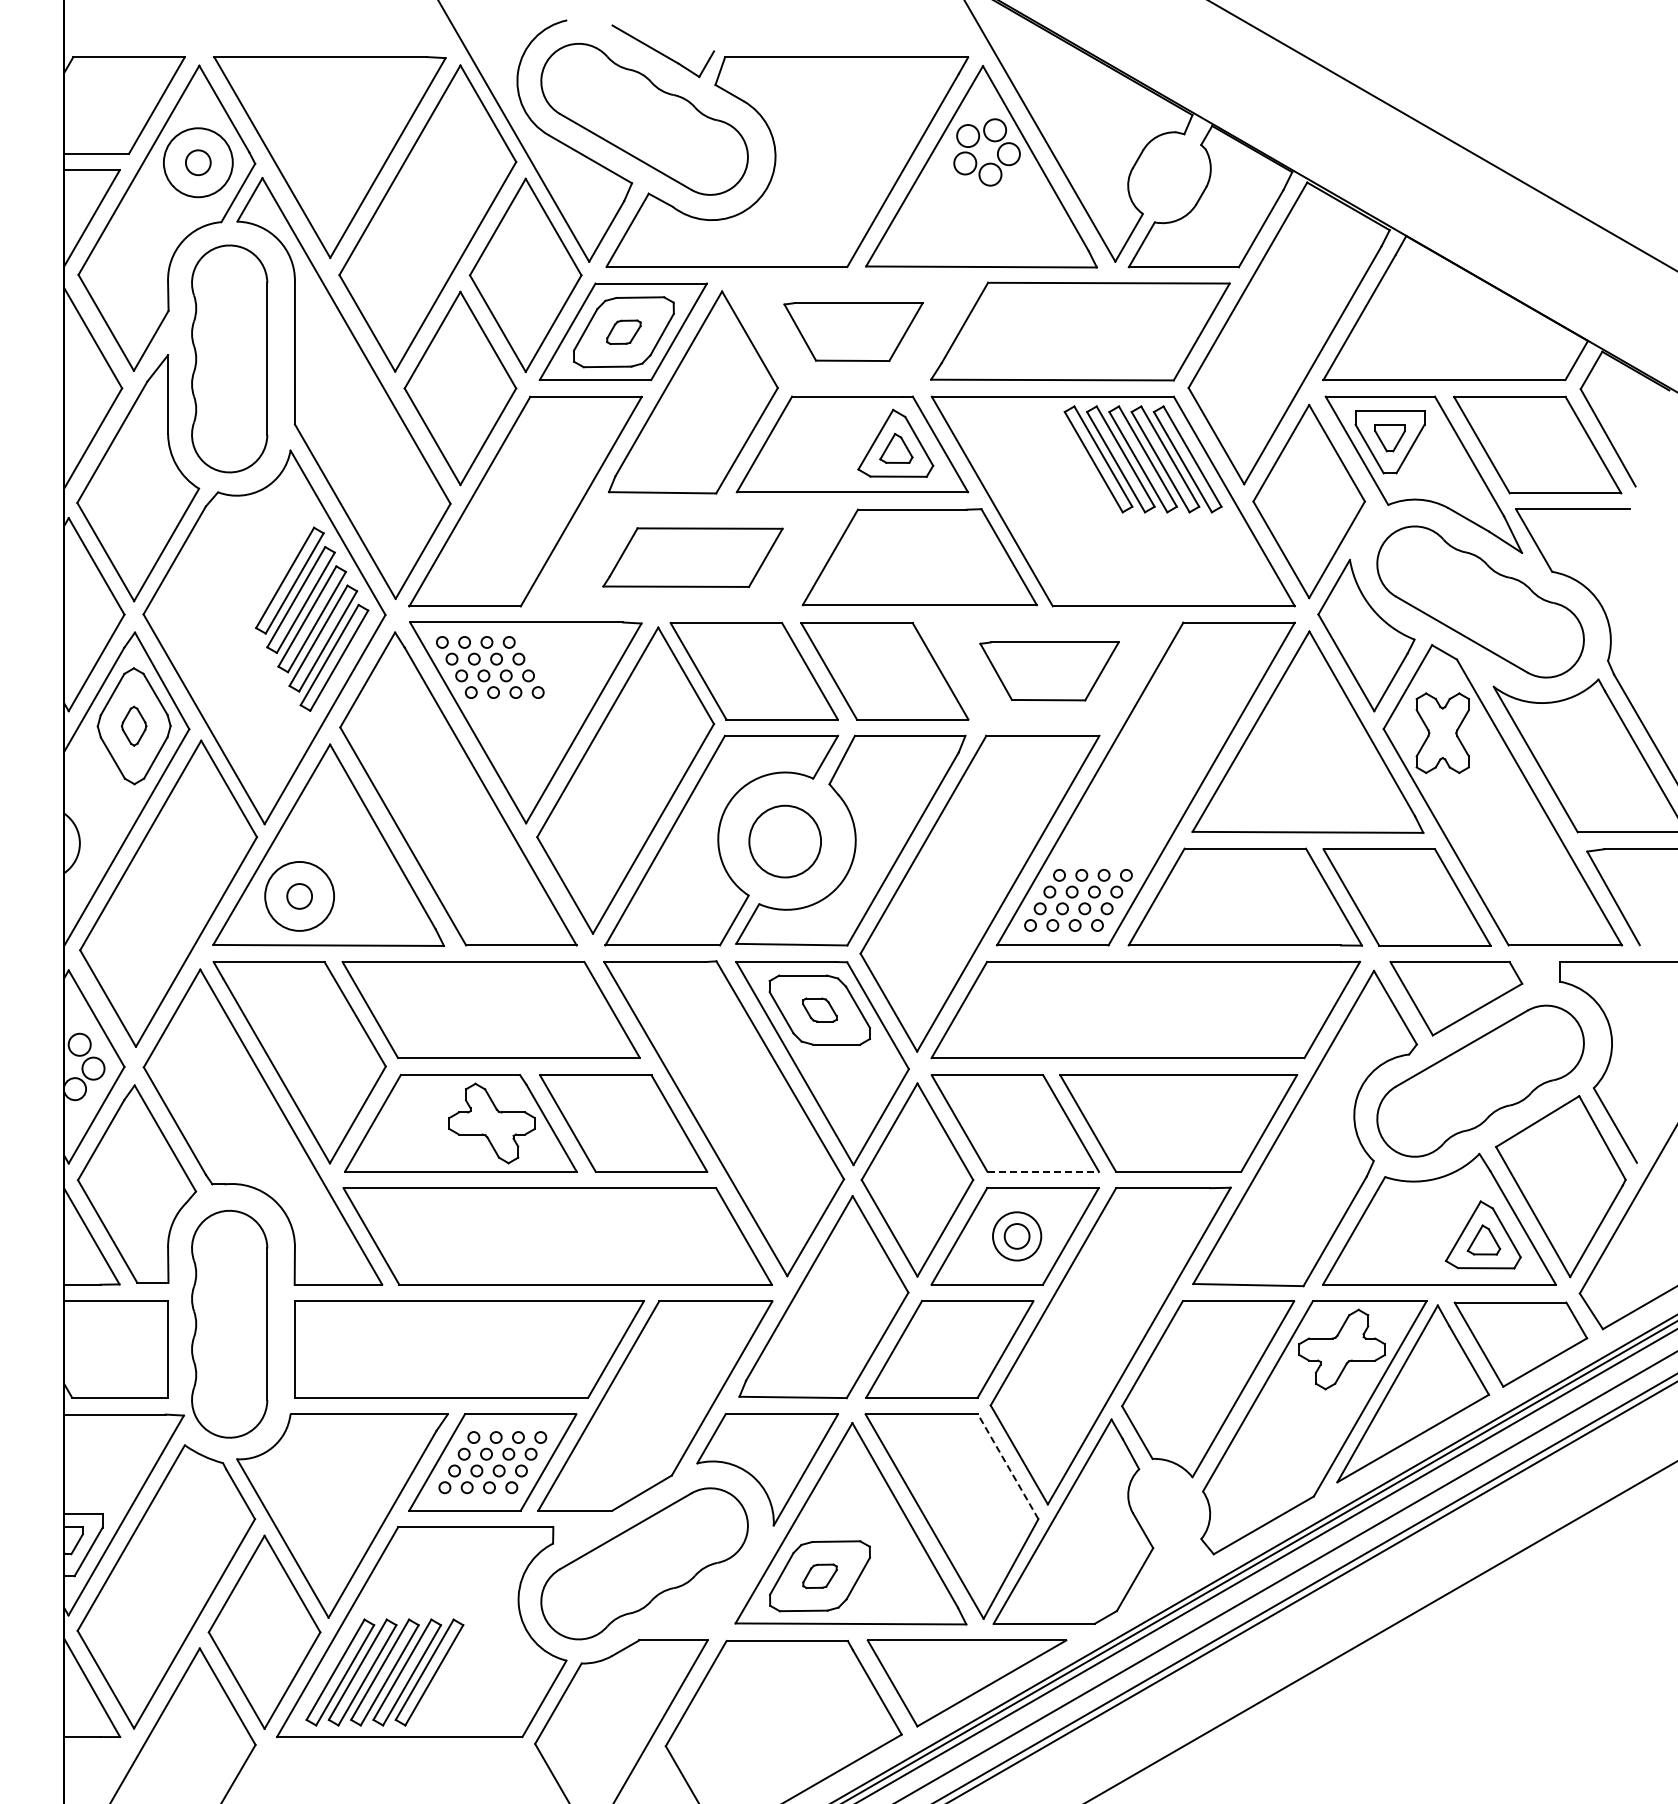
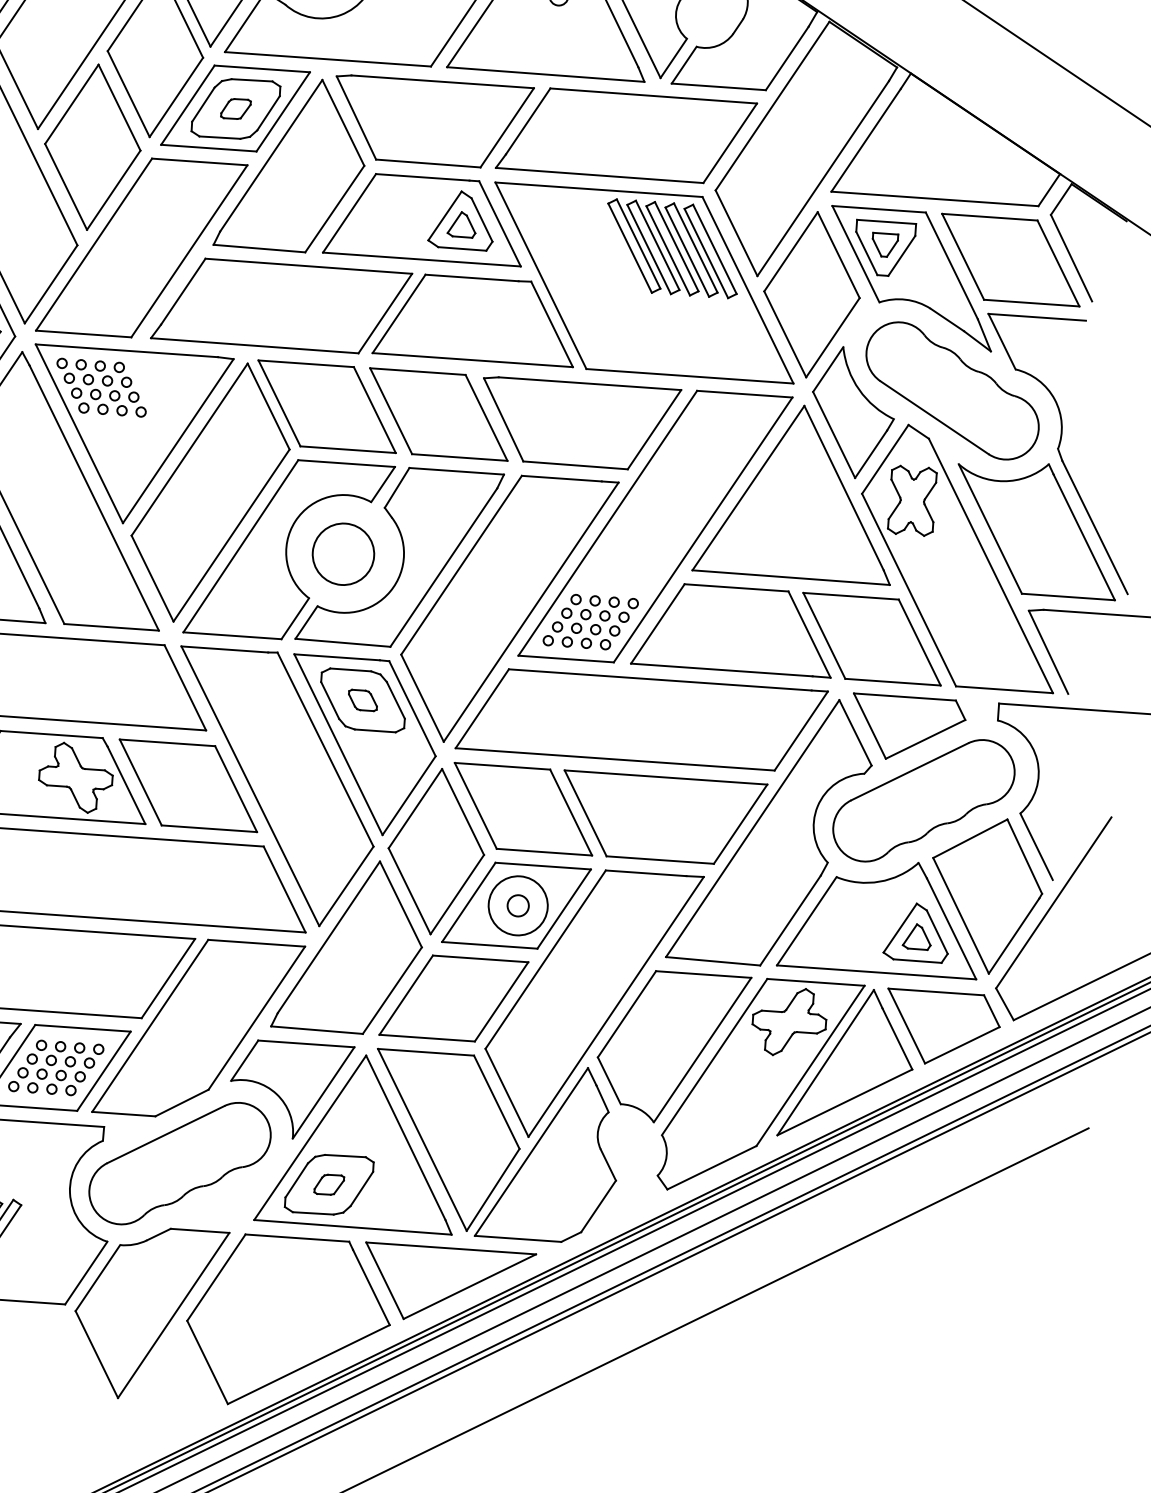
part: (853, 331) -> (432, 122), size x1.67
part: (692, 557) -> (281, 305), size x1.67
part: (1049, 671) -> (579, 424), size x1.67
line: (1043, 1171) -> (544, 851), dashed -> solid
circle: (1016, 1235) -> (517, 905), size x1.43
line: (1008, 1466) -> (497, 1102), dashed -> solid

